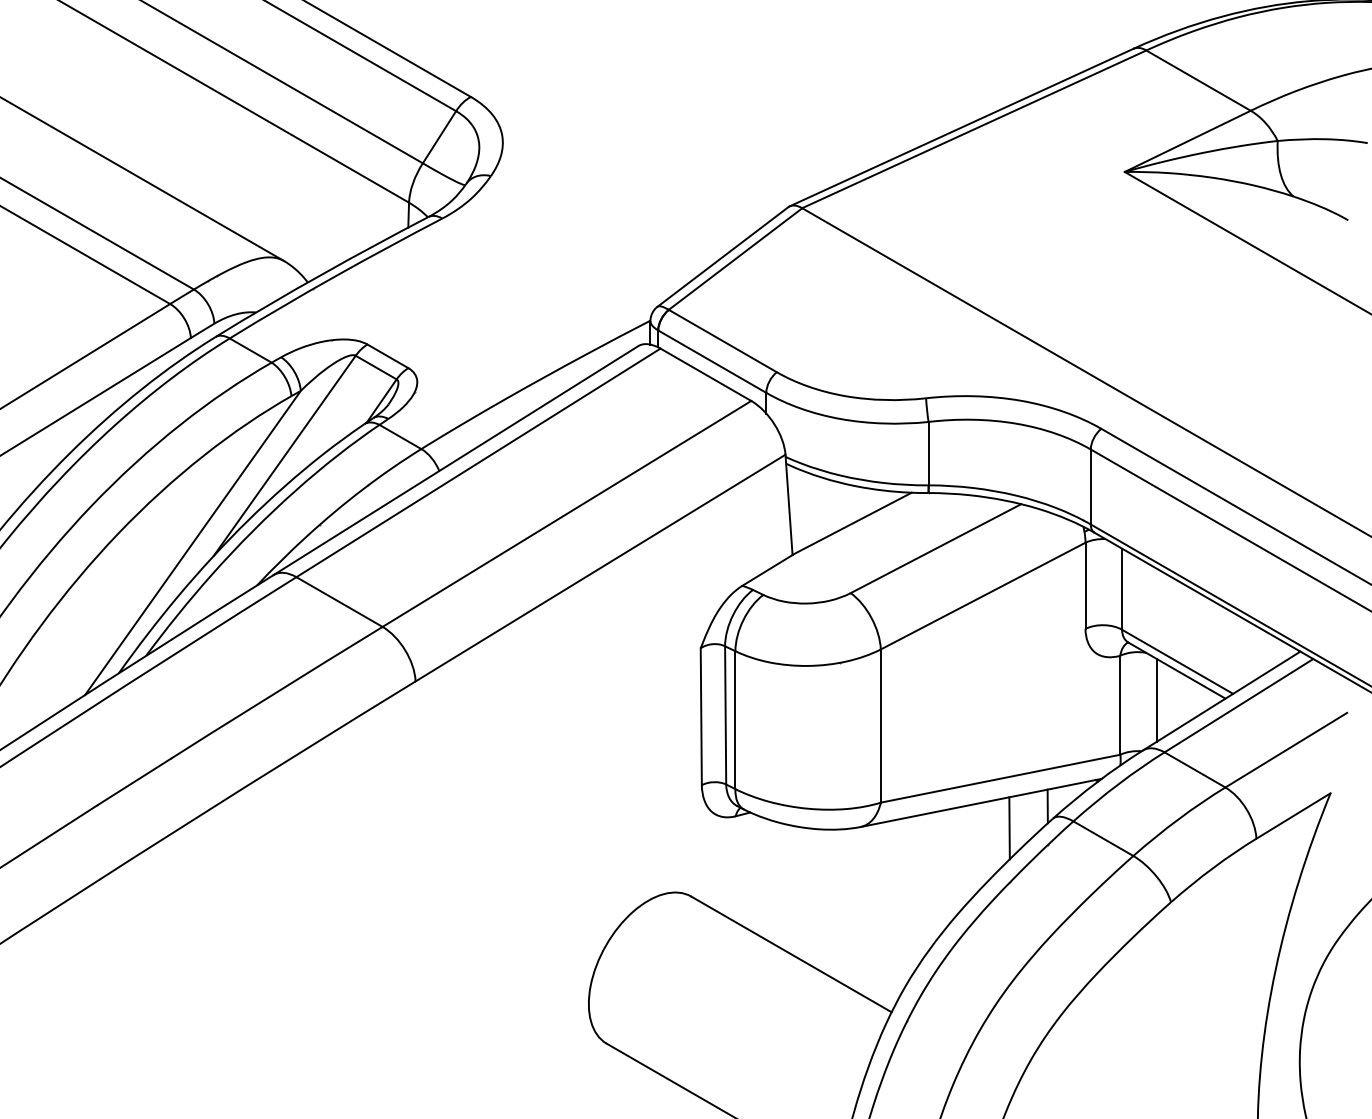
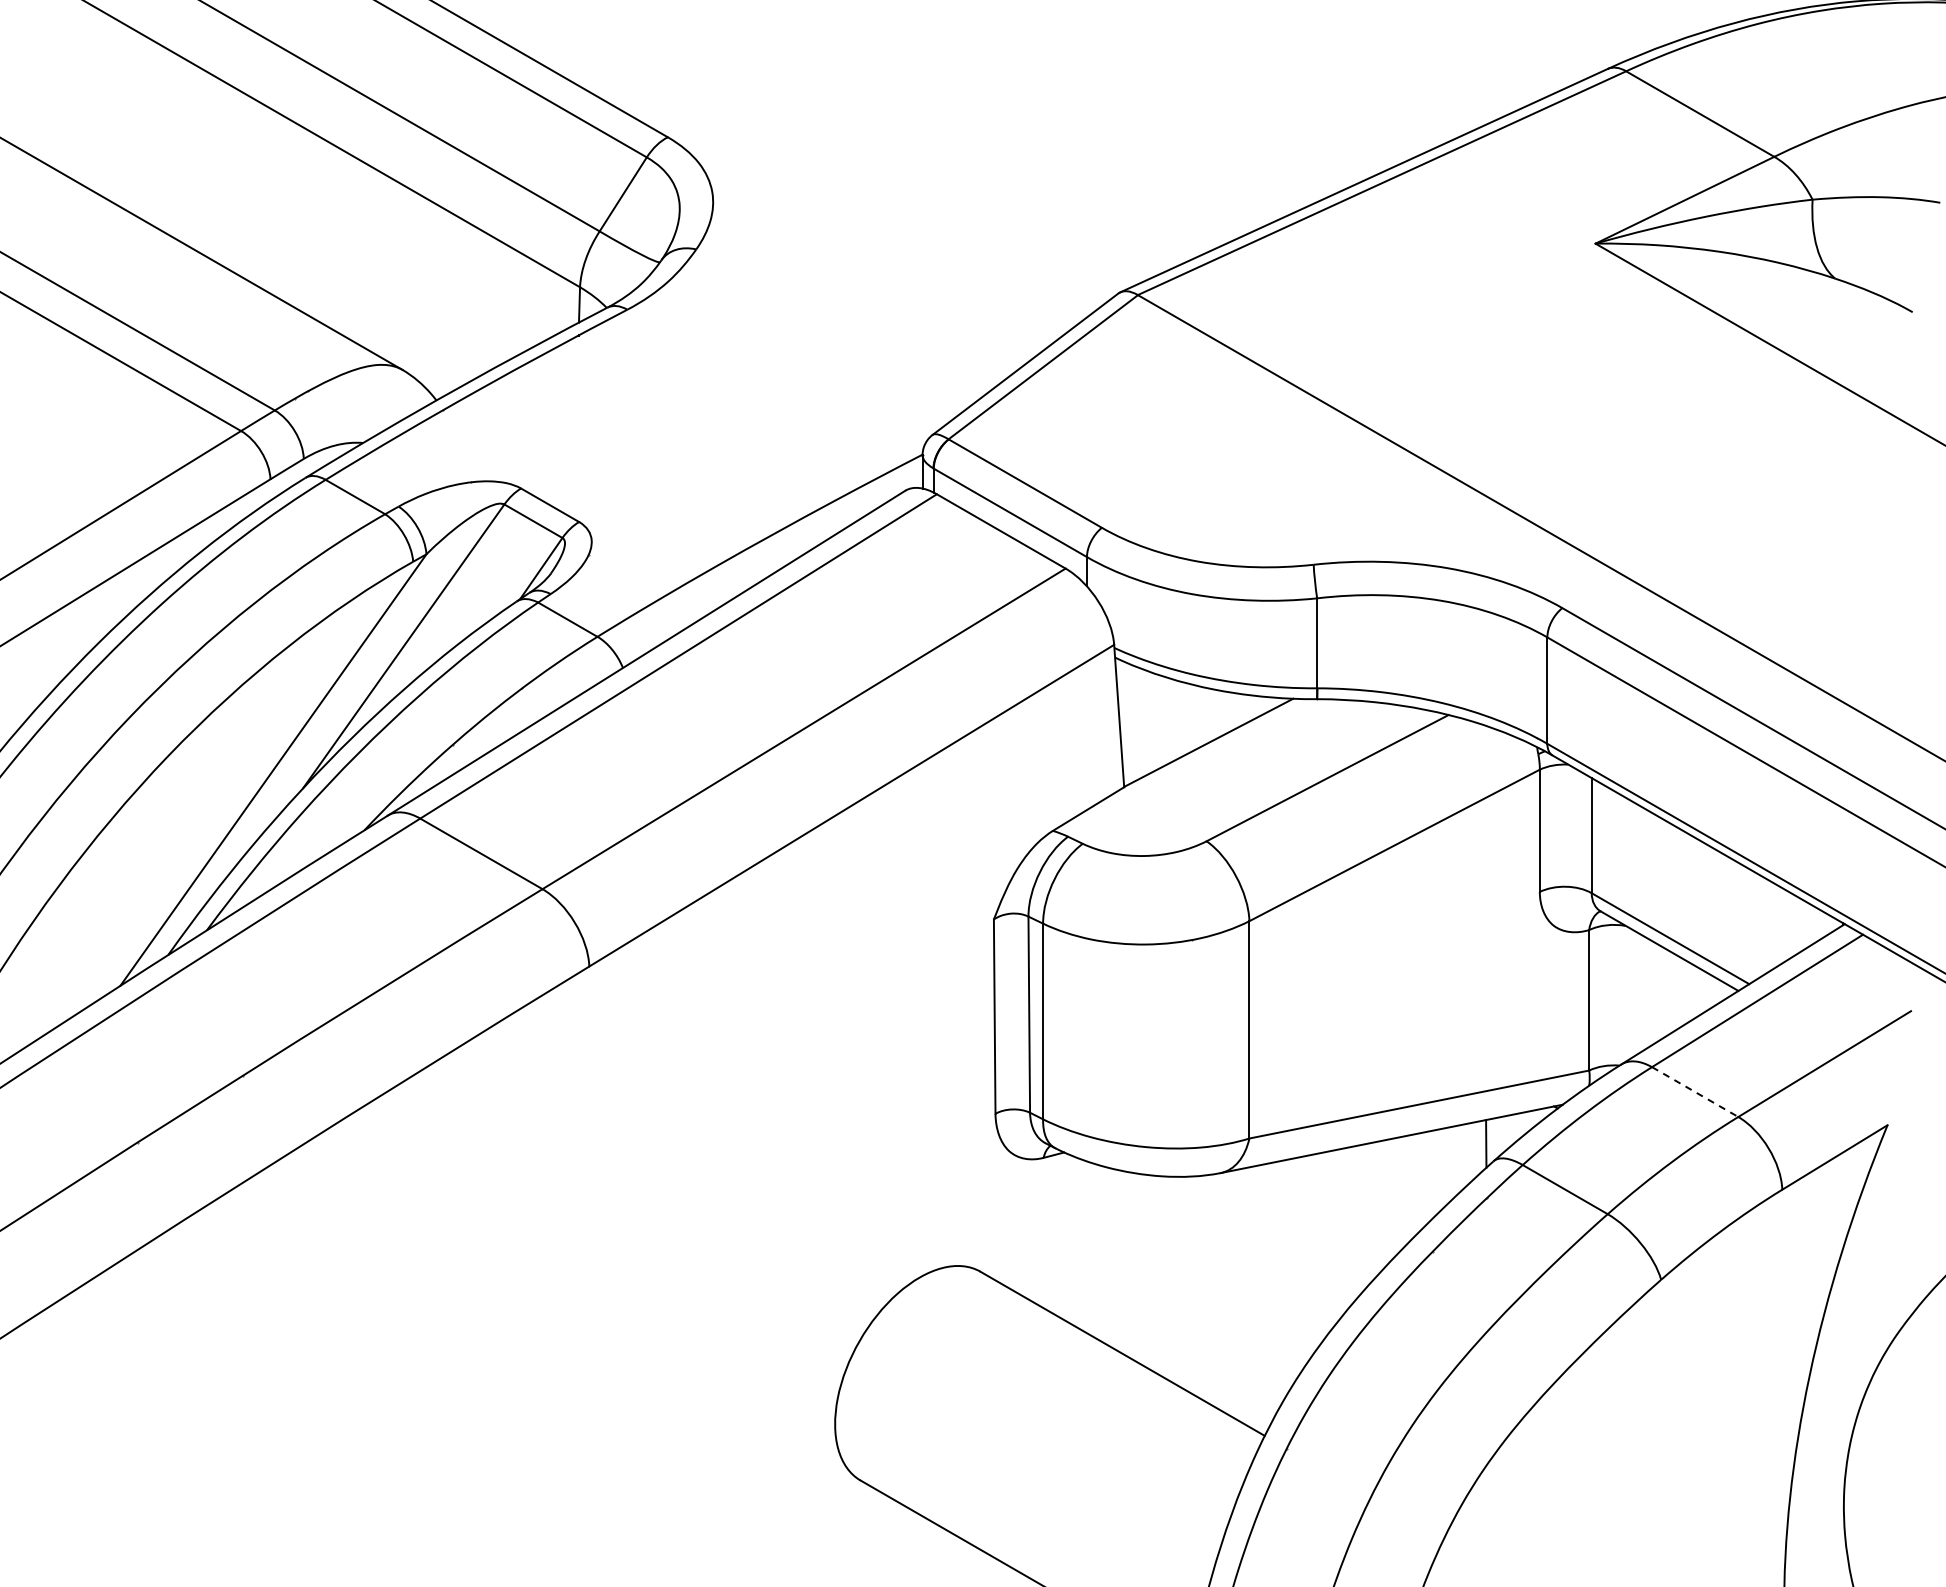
line: (1157, 700) -> (1641, 993), removed
line: (1195, 770) -> (1695, 1092), solid -> dashed
line: (1009, 828) -> (1431, 1174), removed

